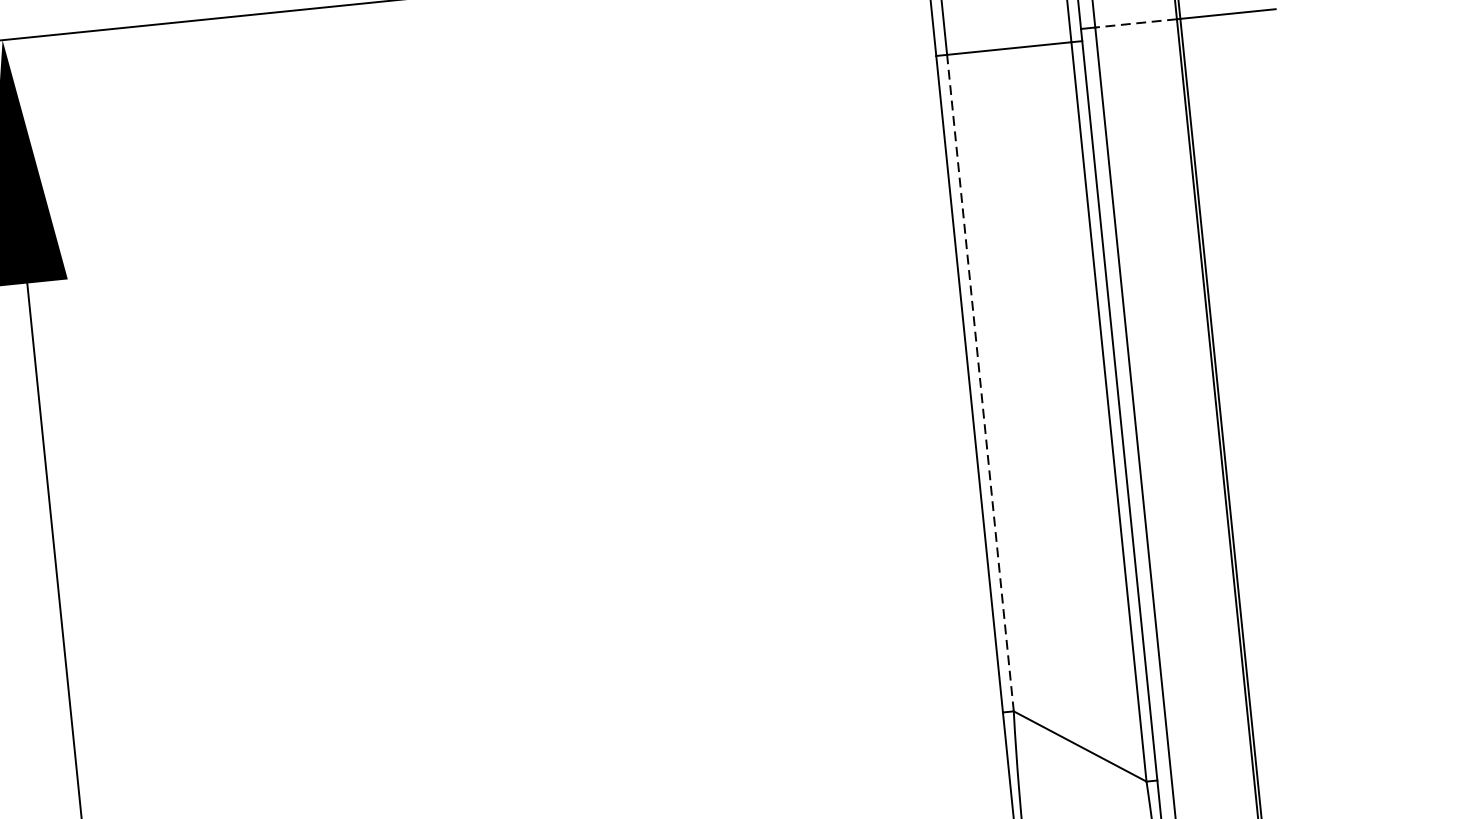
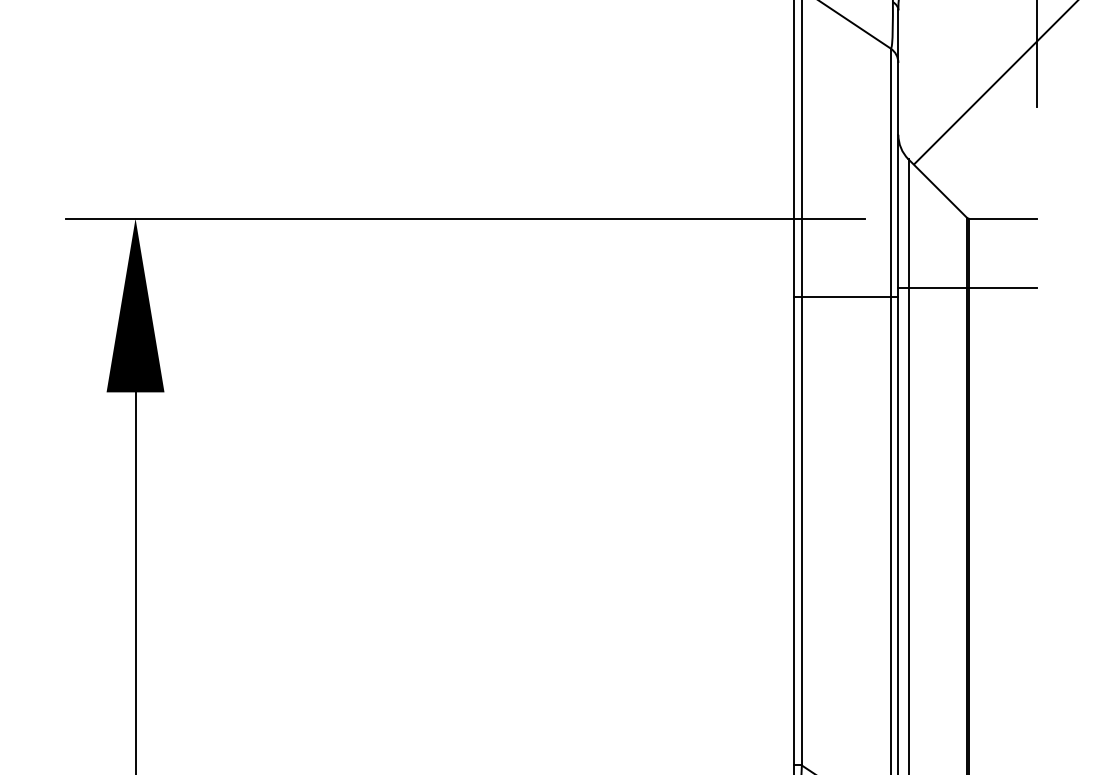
line: (1135, 23) -> (937, 288), dashed -> solid
line: (979, 382) -> (801, 530), dashed -> solid

